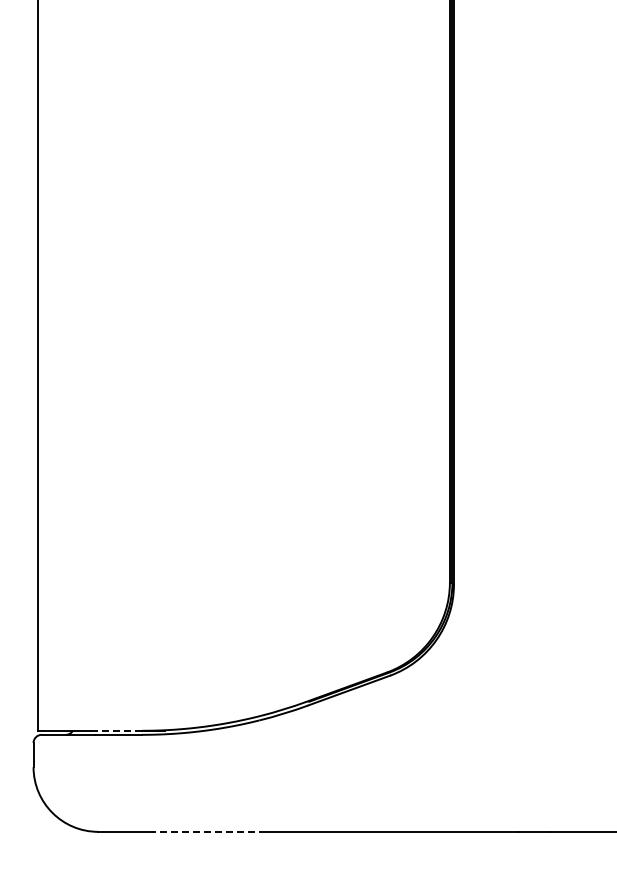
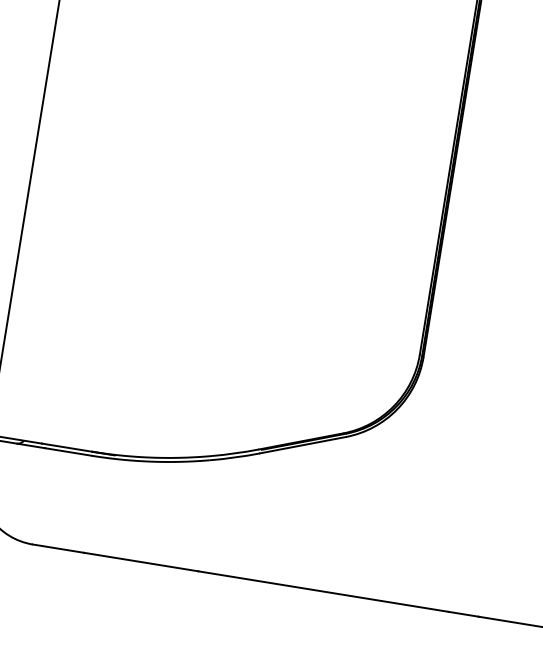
line: (116, 730) -> (67, 447), dashed -> solid
line: (207, 831) -> (140, 561), dashed -> solid

